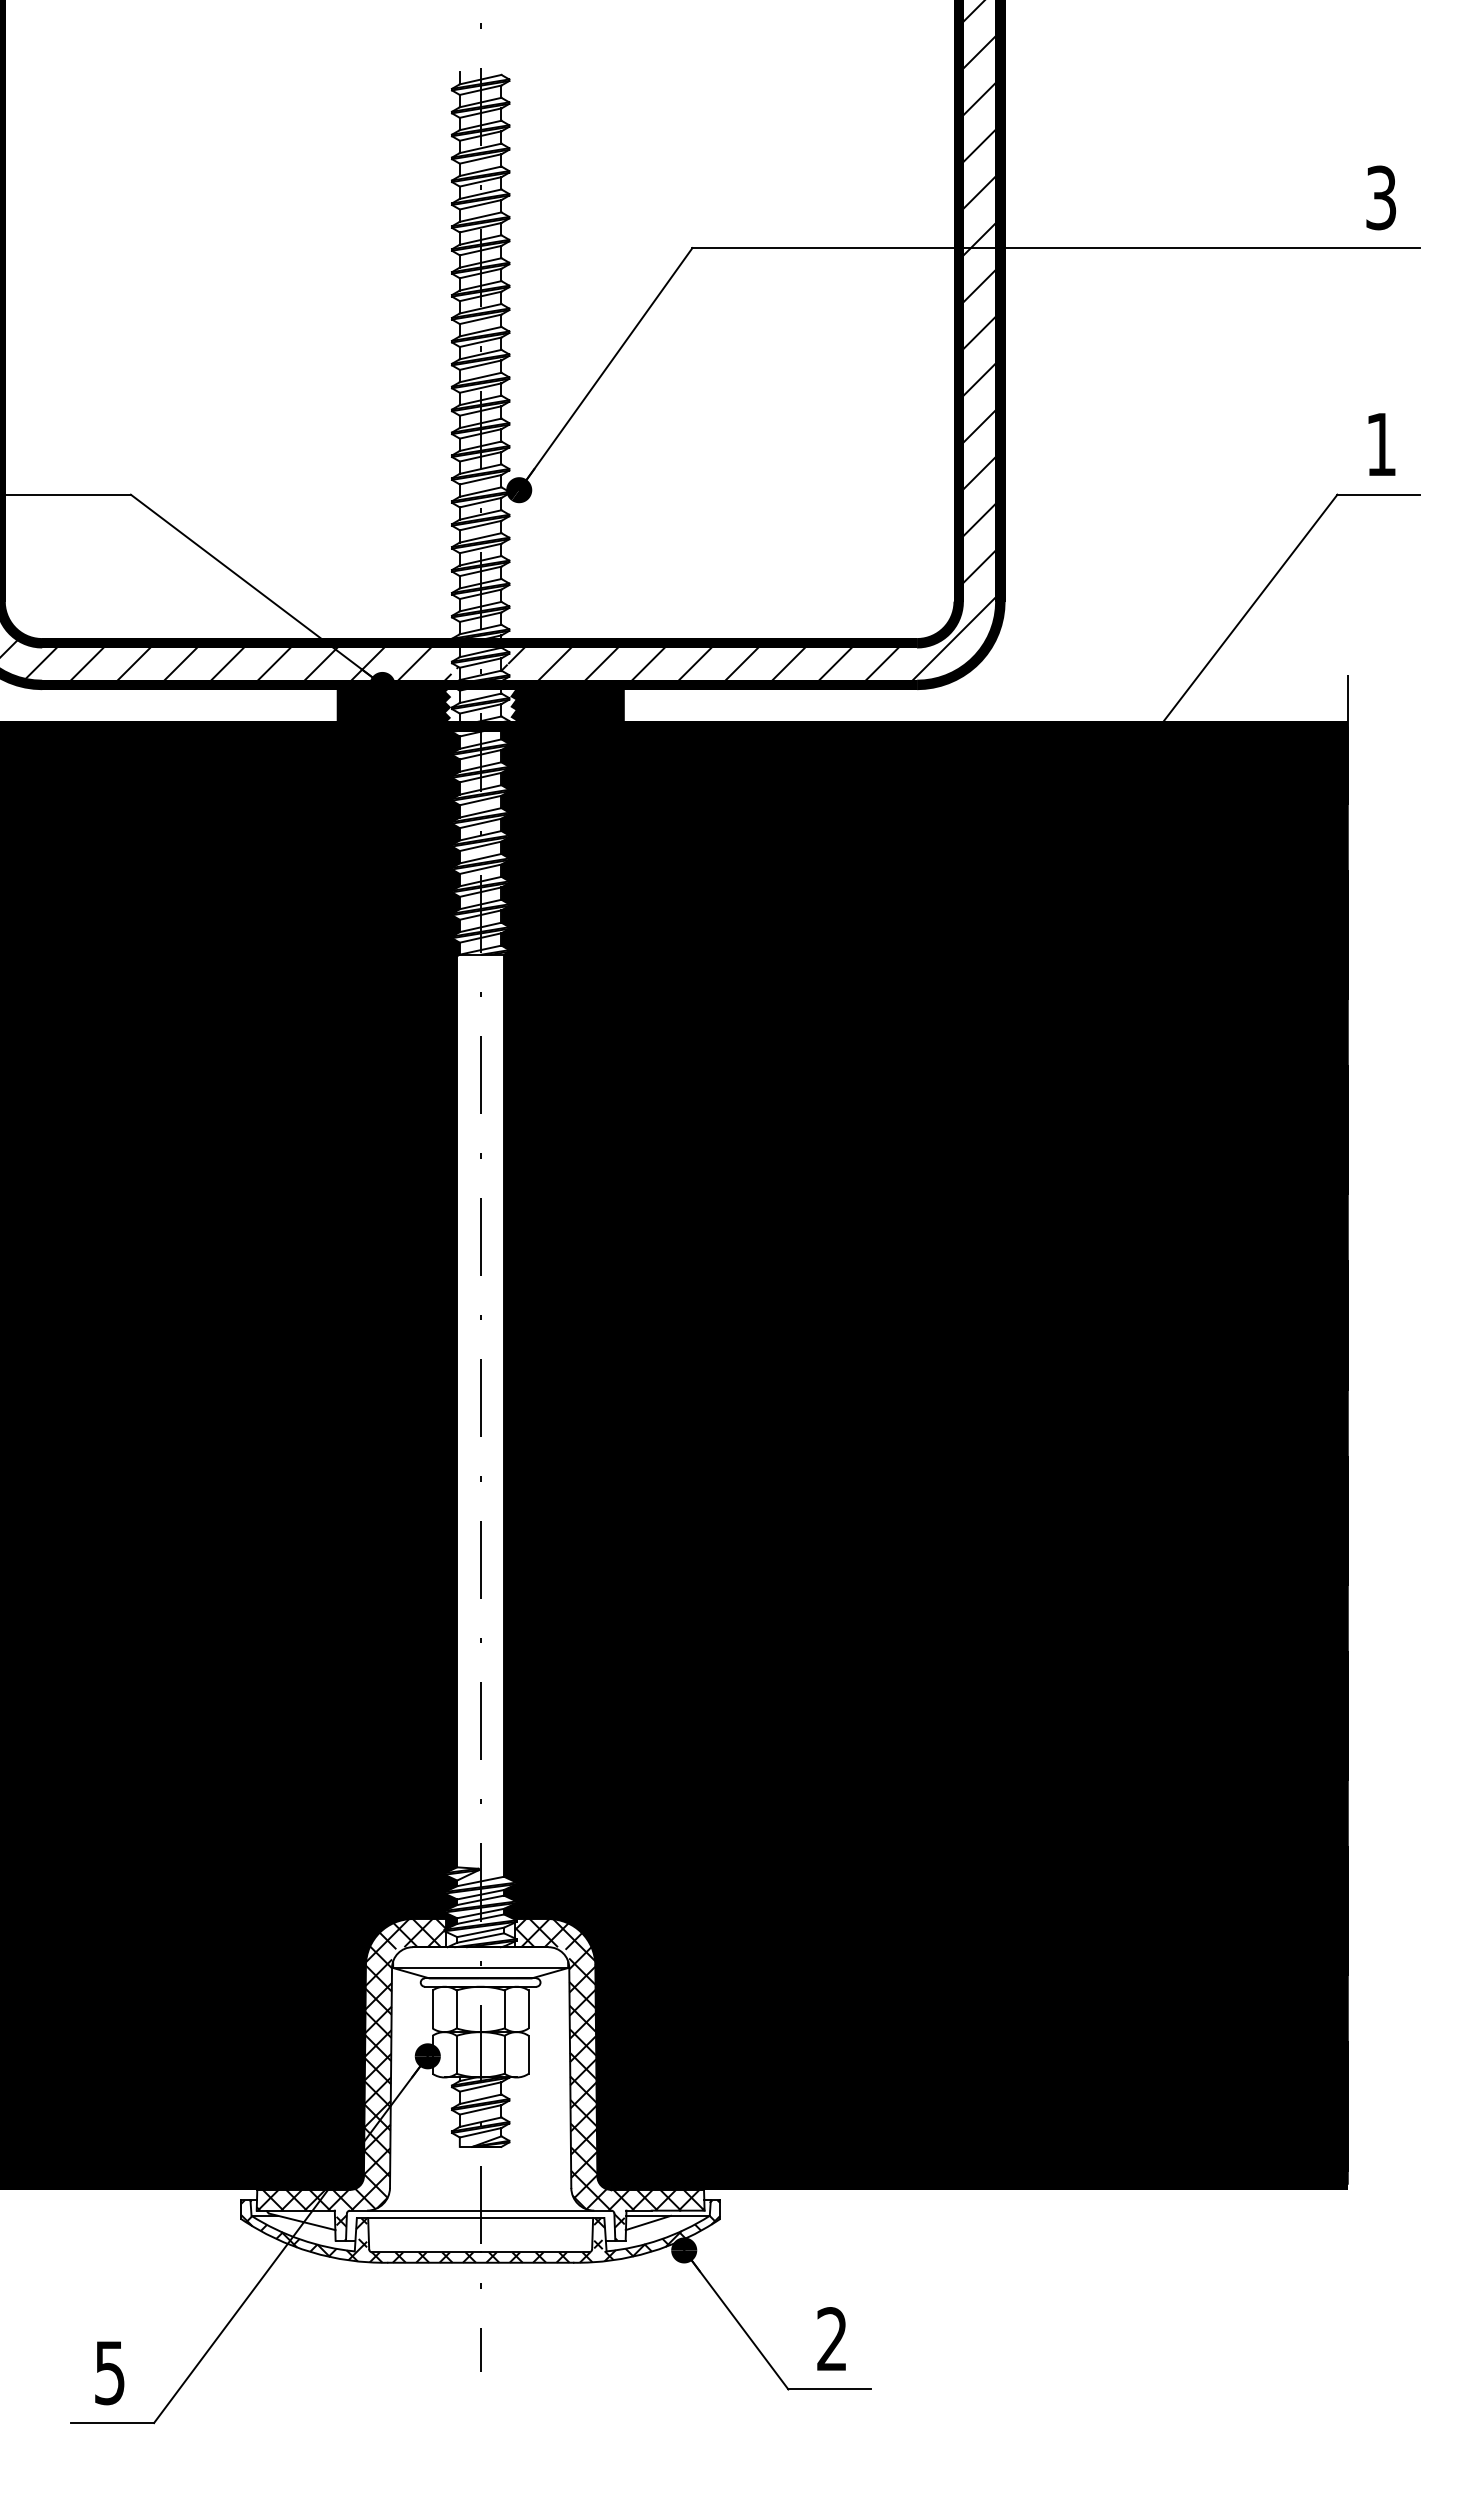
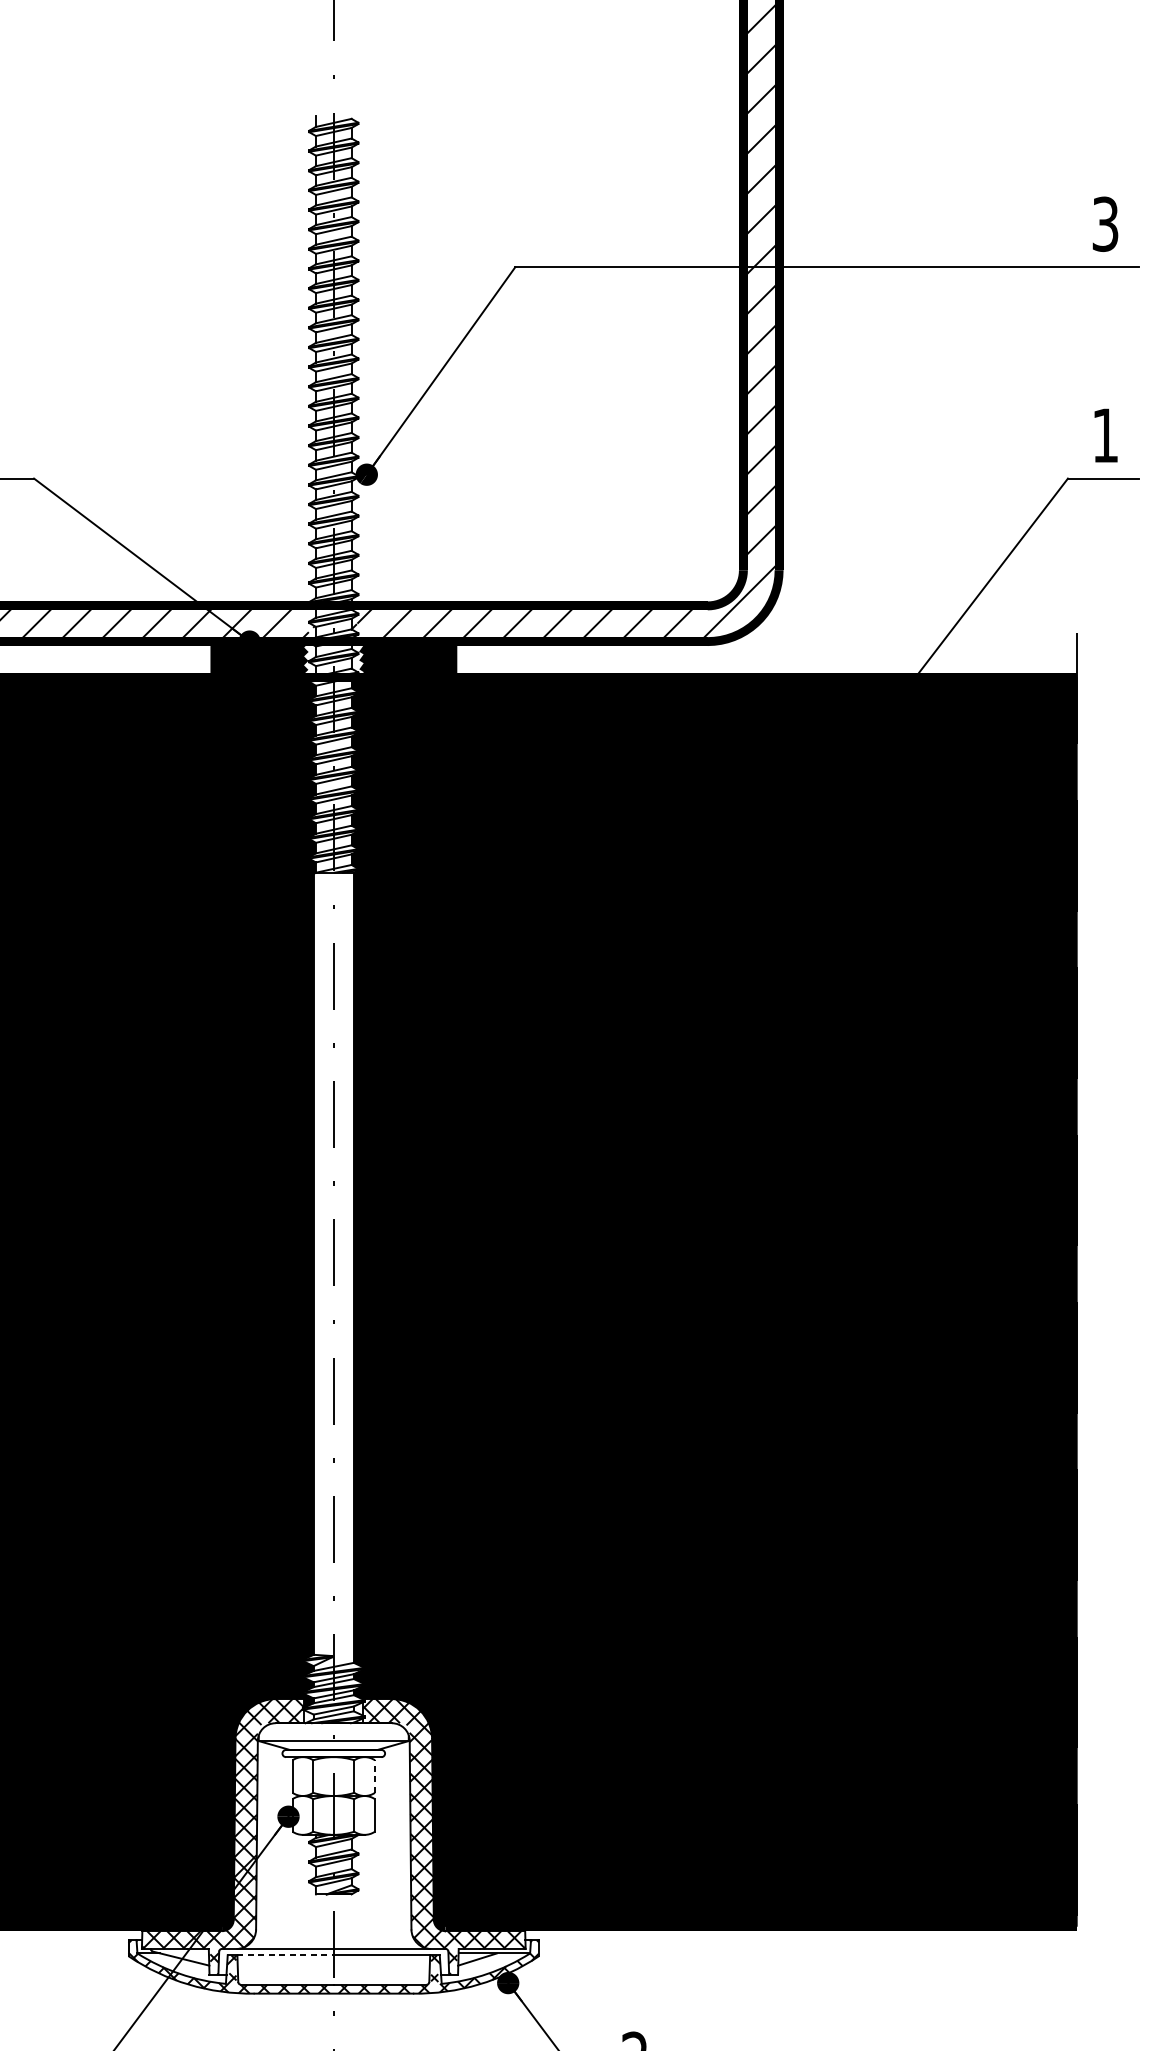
line: (528, 2009) -> (374, 1776), solid -> dashed
line: (424, 2218) -> (285, 1955), solid -> dashed

